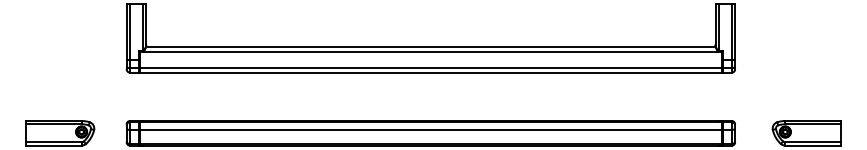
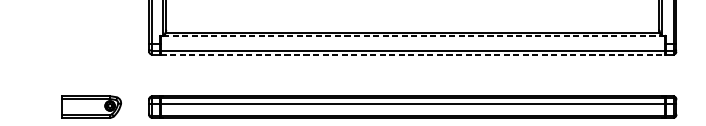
line: (430, 51) -> (412, 36), solid -> dashed
line: (431, 72) -> (413, 54), solid -> dashed

